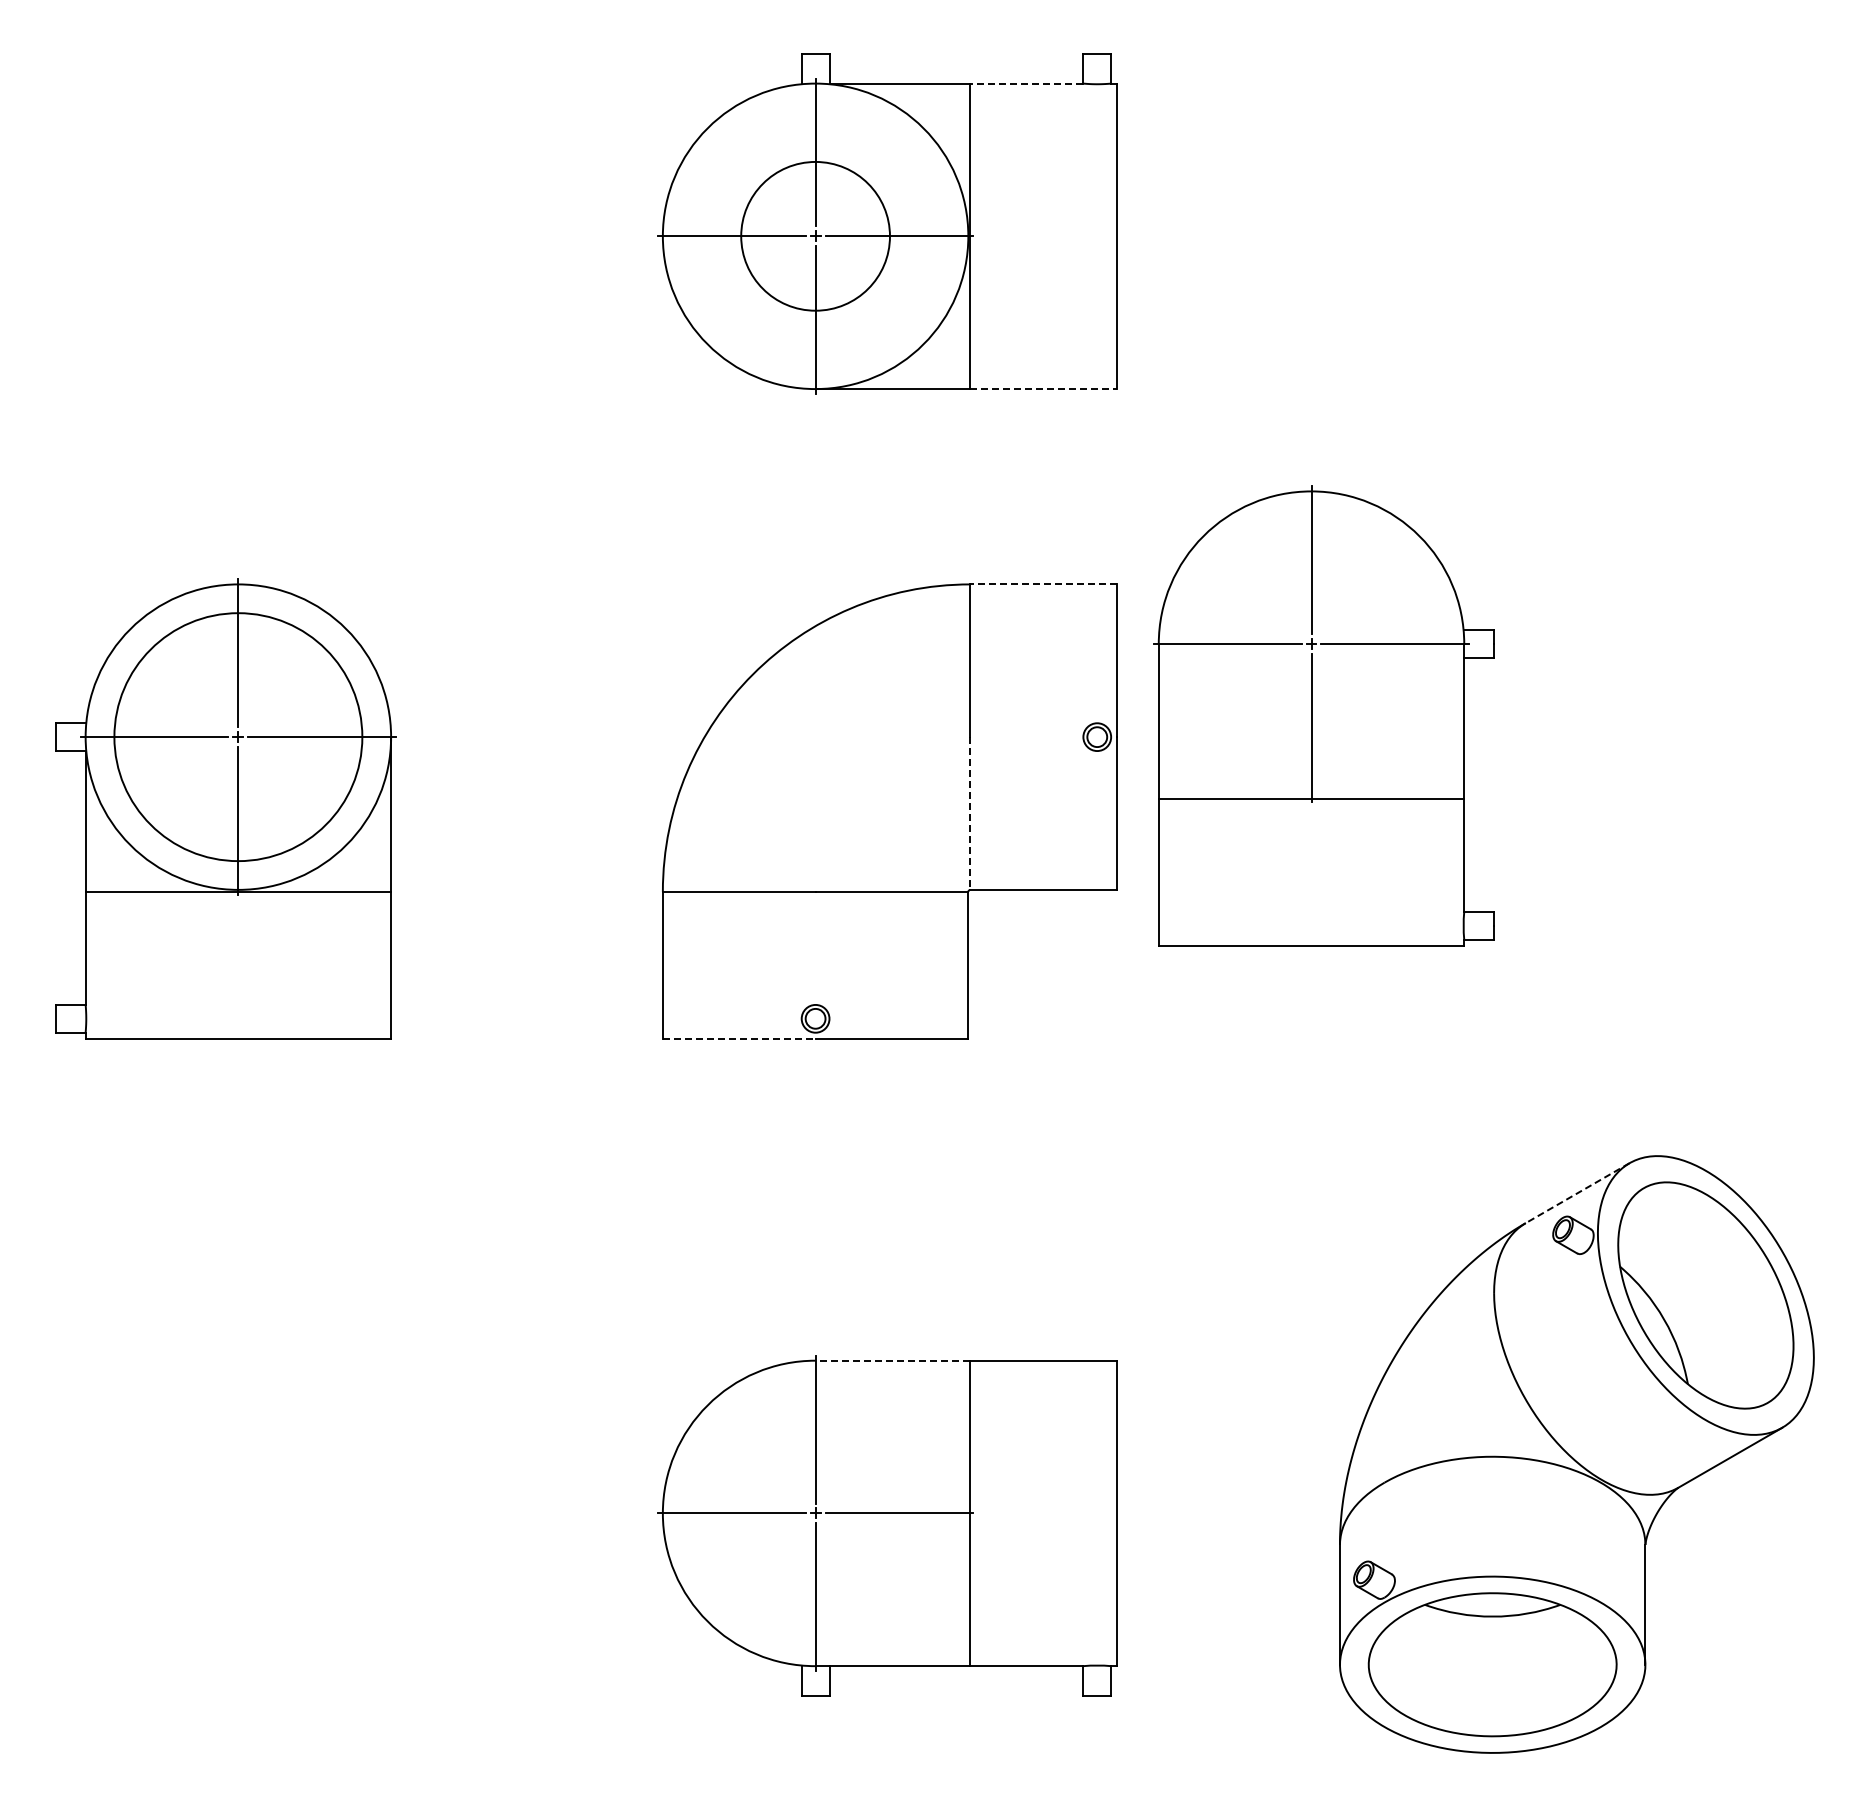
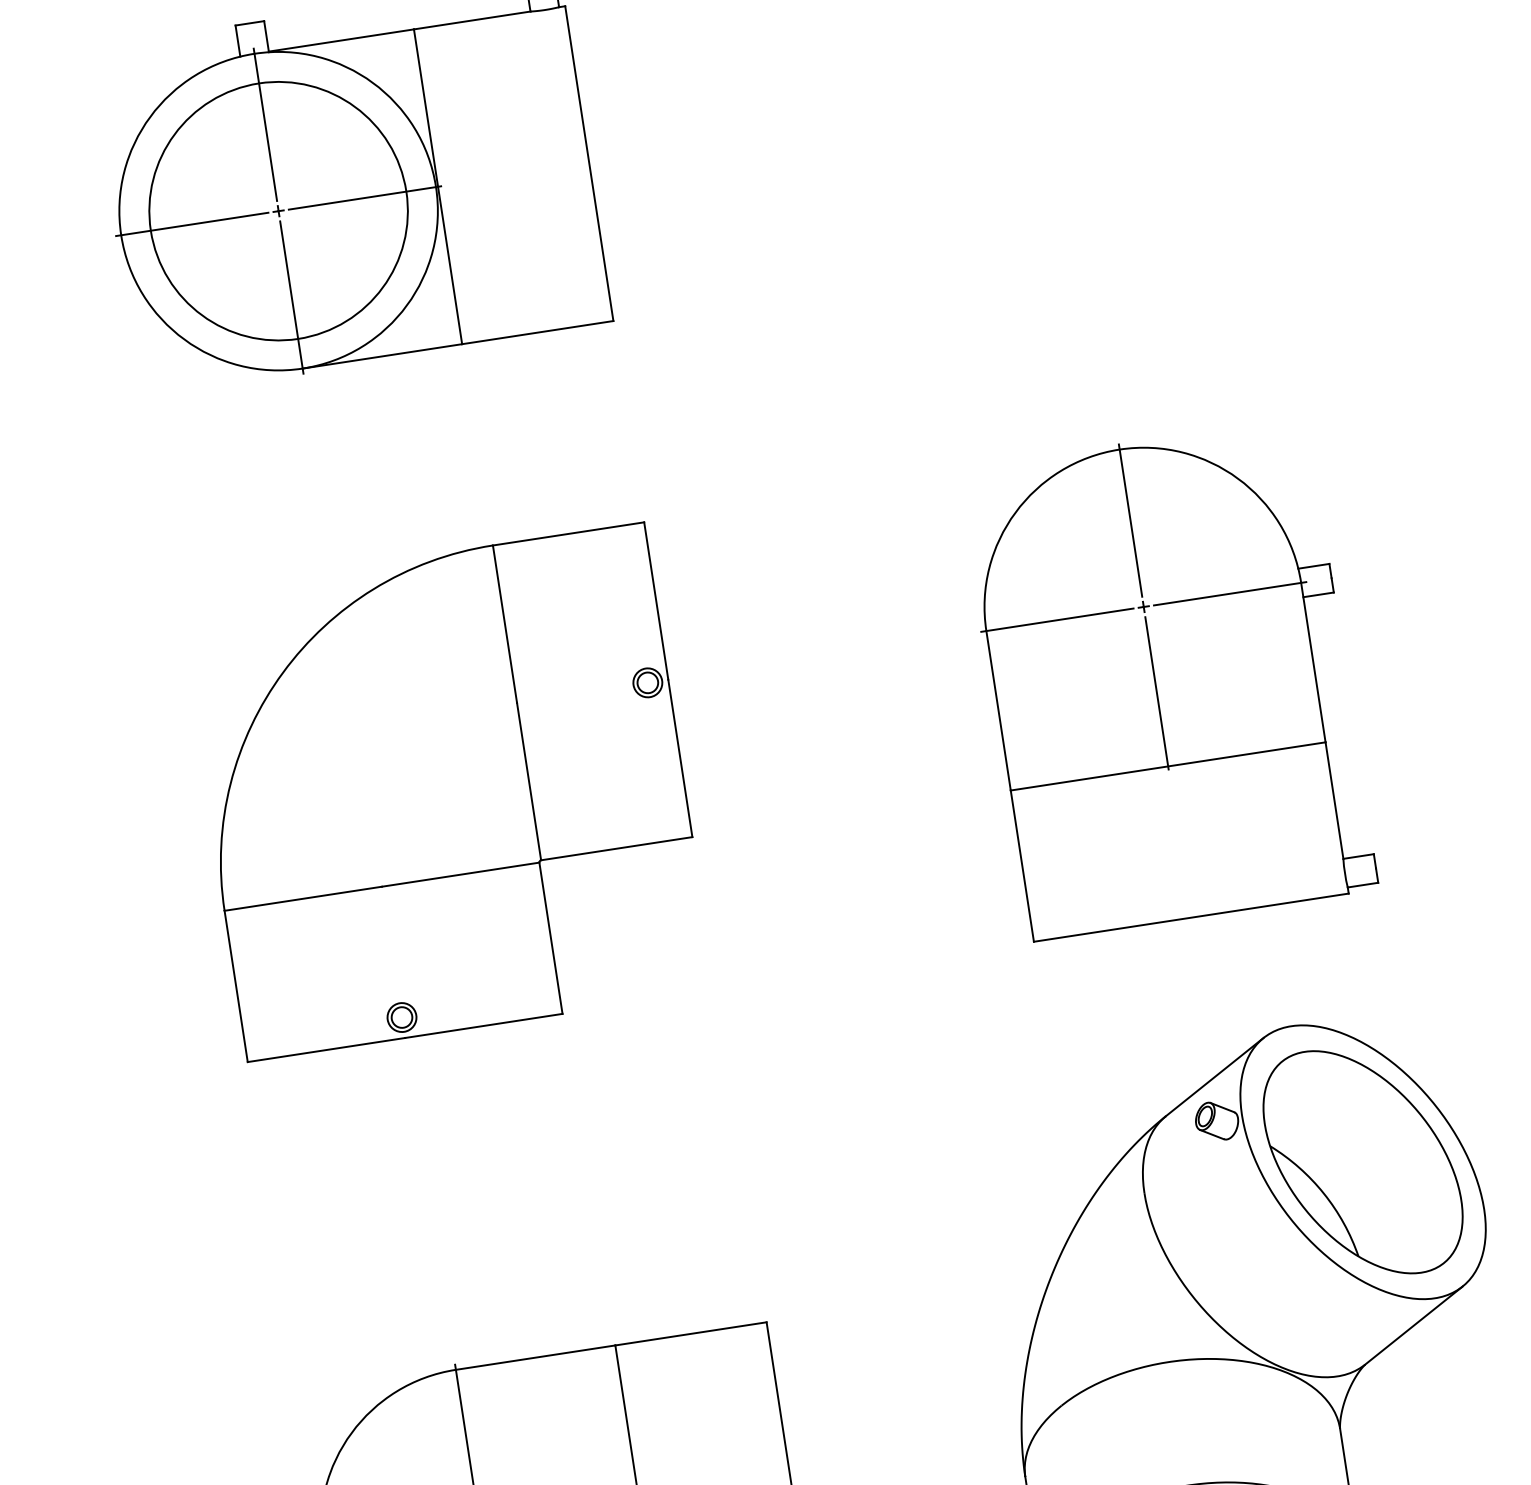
line: (1026, 83) -> (471, 20), dashed -> solid
circle: (815, 236) -> (278, 211), size x1.67
line: (1044, 389) -> (538, 332), dashed -> solid
line: (1043, 584) -> (568, 534), dashed -> solid
part: (1323, 715) -> (1167, 678), moved
line: (970, 814) -> (529, 782), dashed -> solid
line: (739, 1038) -> (326, 1049), dashed -> solid
line: (1577, 1193) -> (1214, 1077), dashed -> solid
line: (892, 1360) -> (535, 1357), dashed -> solid

